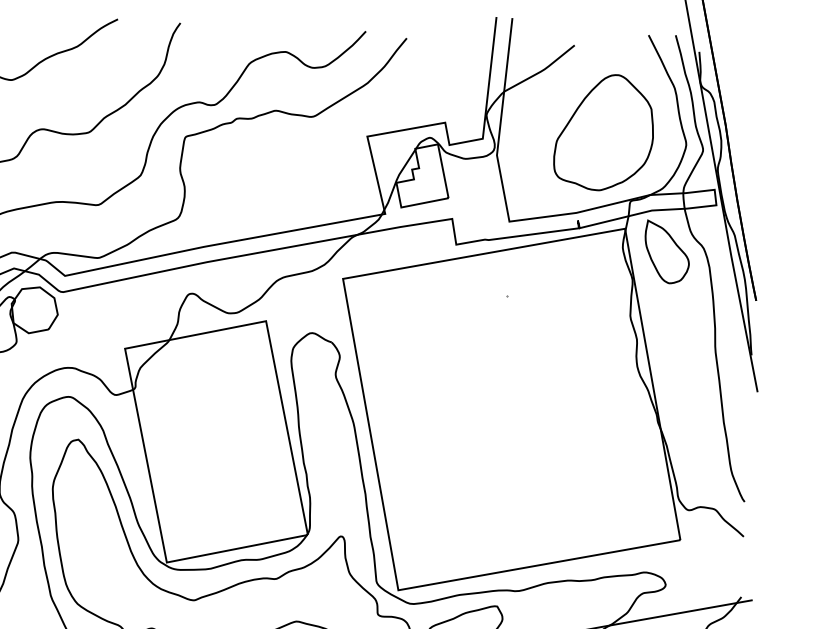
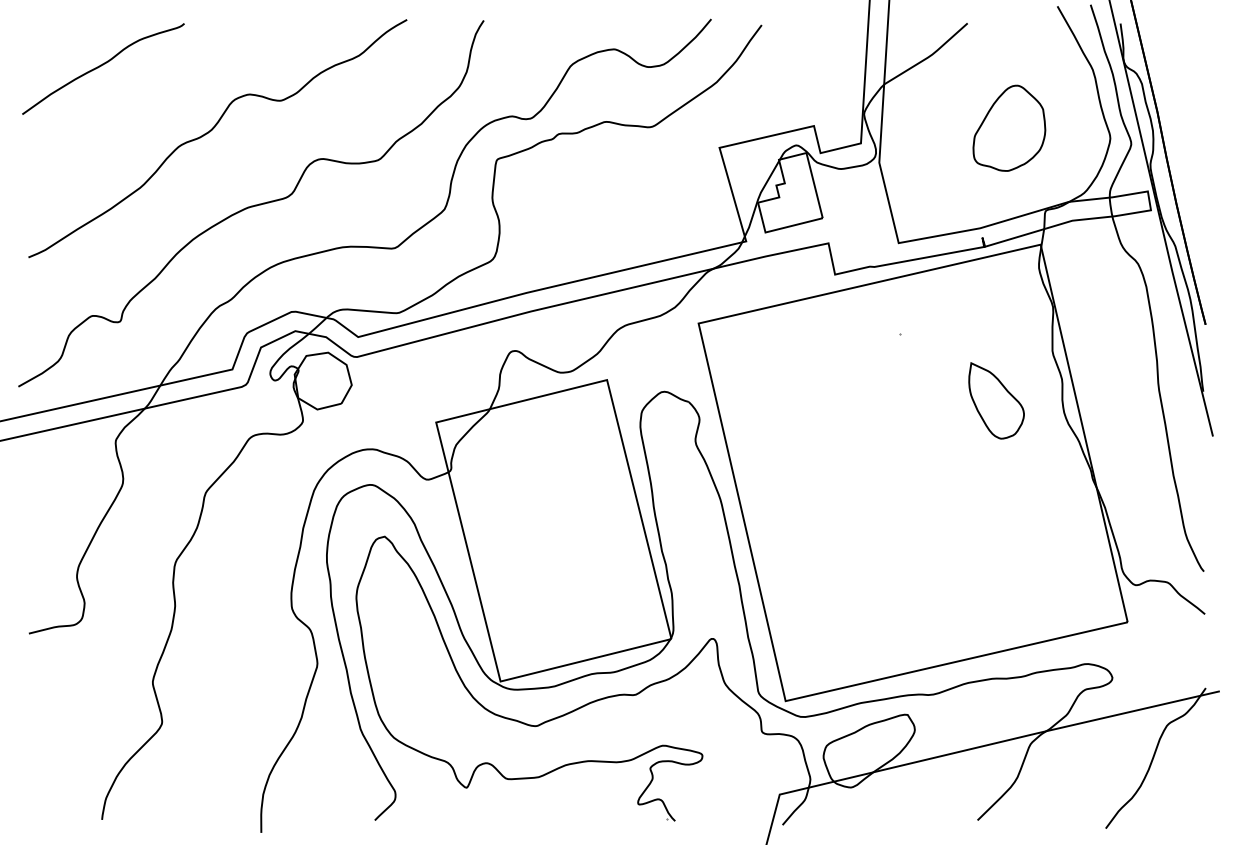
part: (604, 132) -> (1009, 128), size x0.6
part: (667, 251) -> (996, 400), moved

